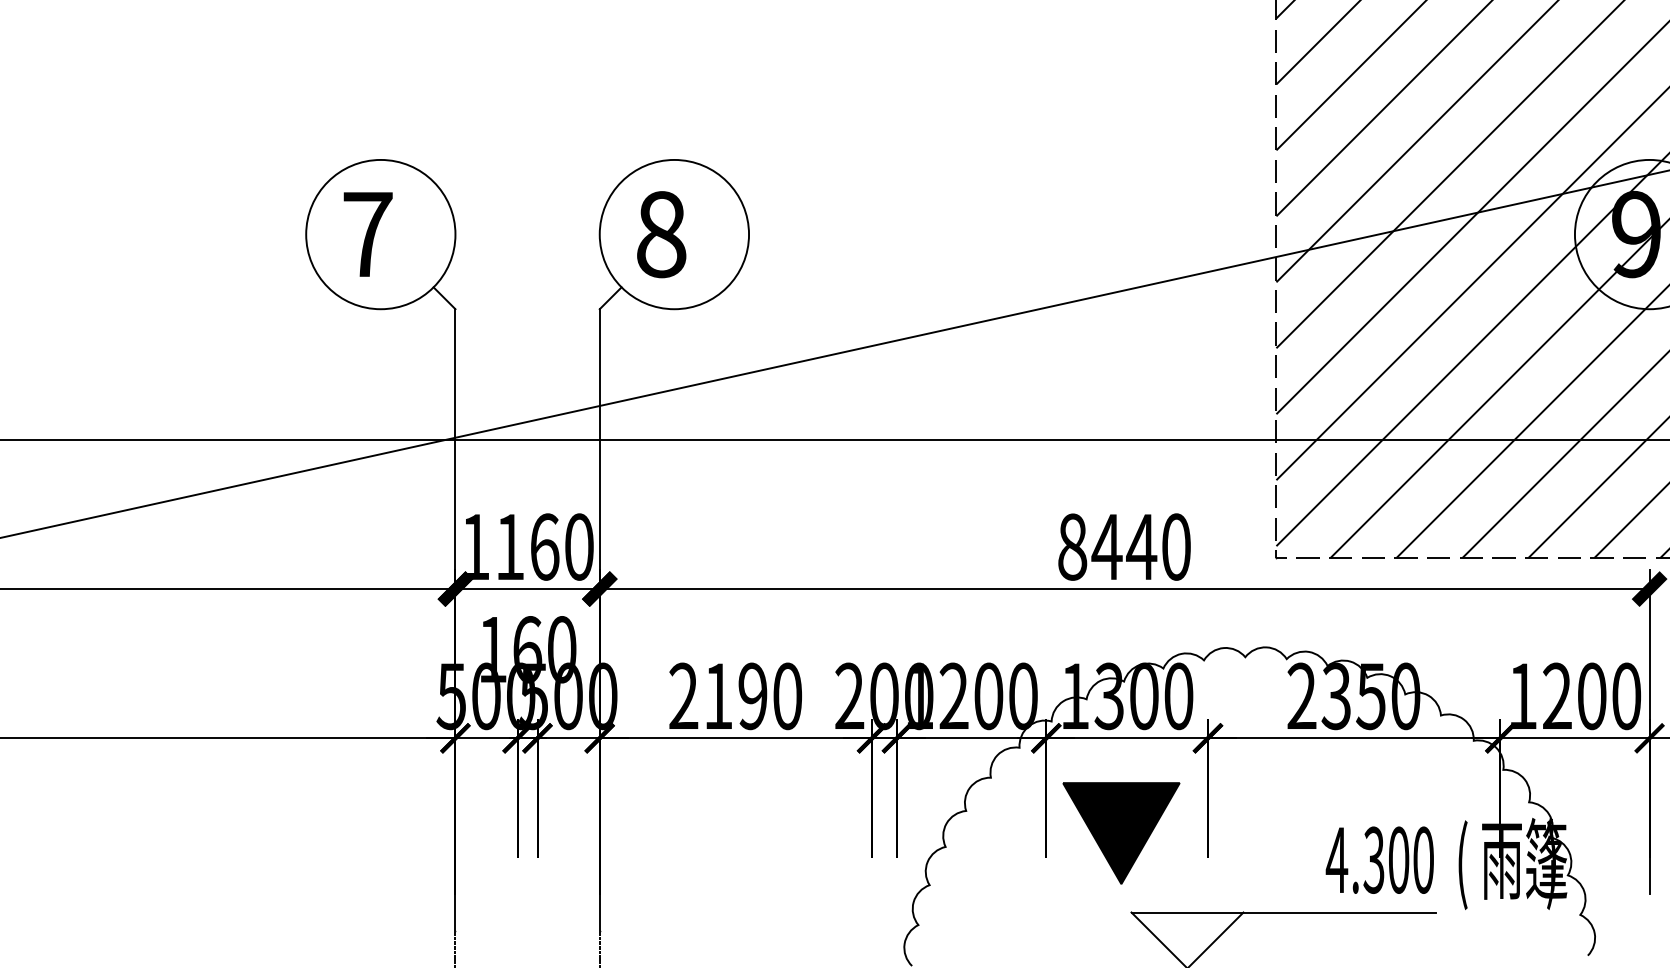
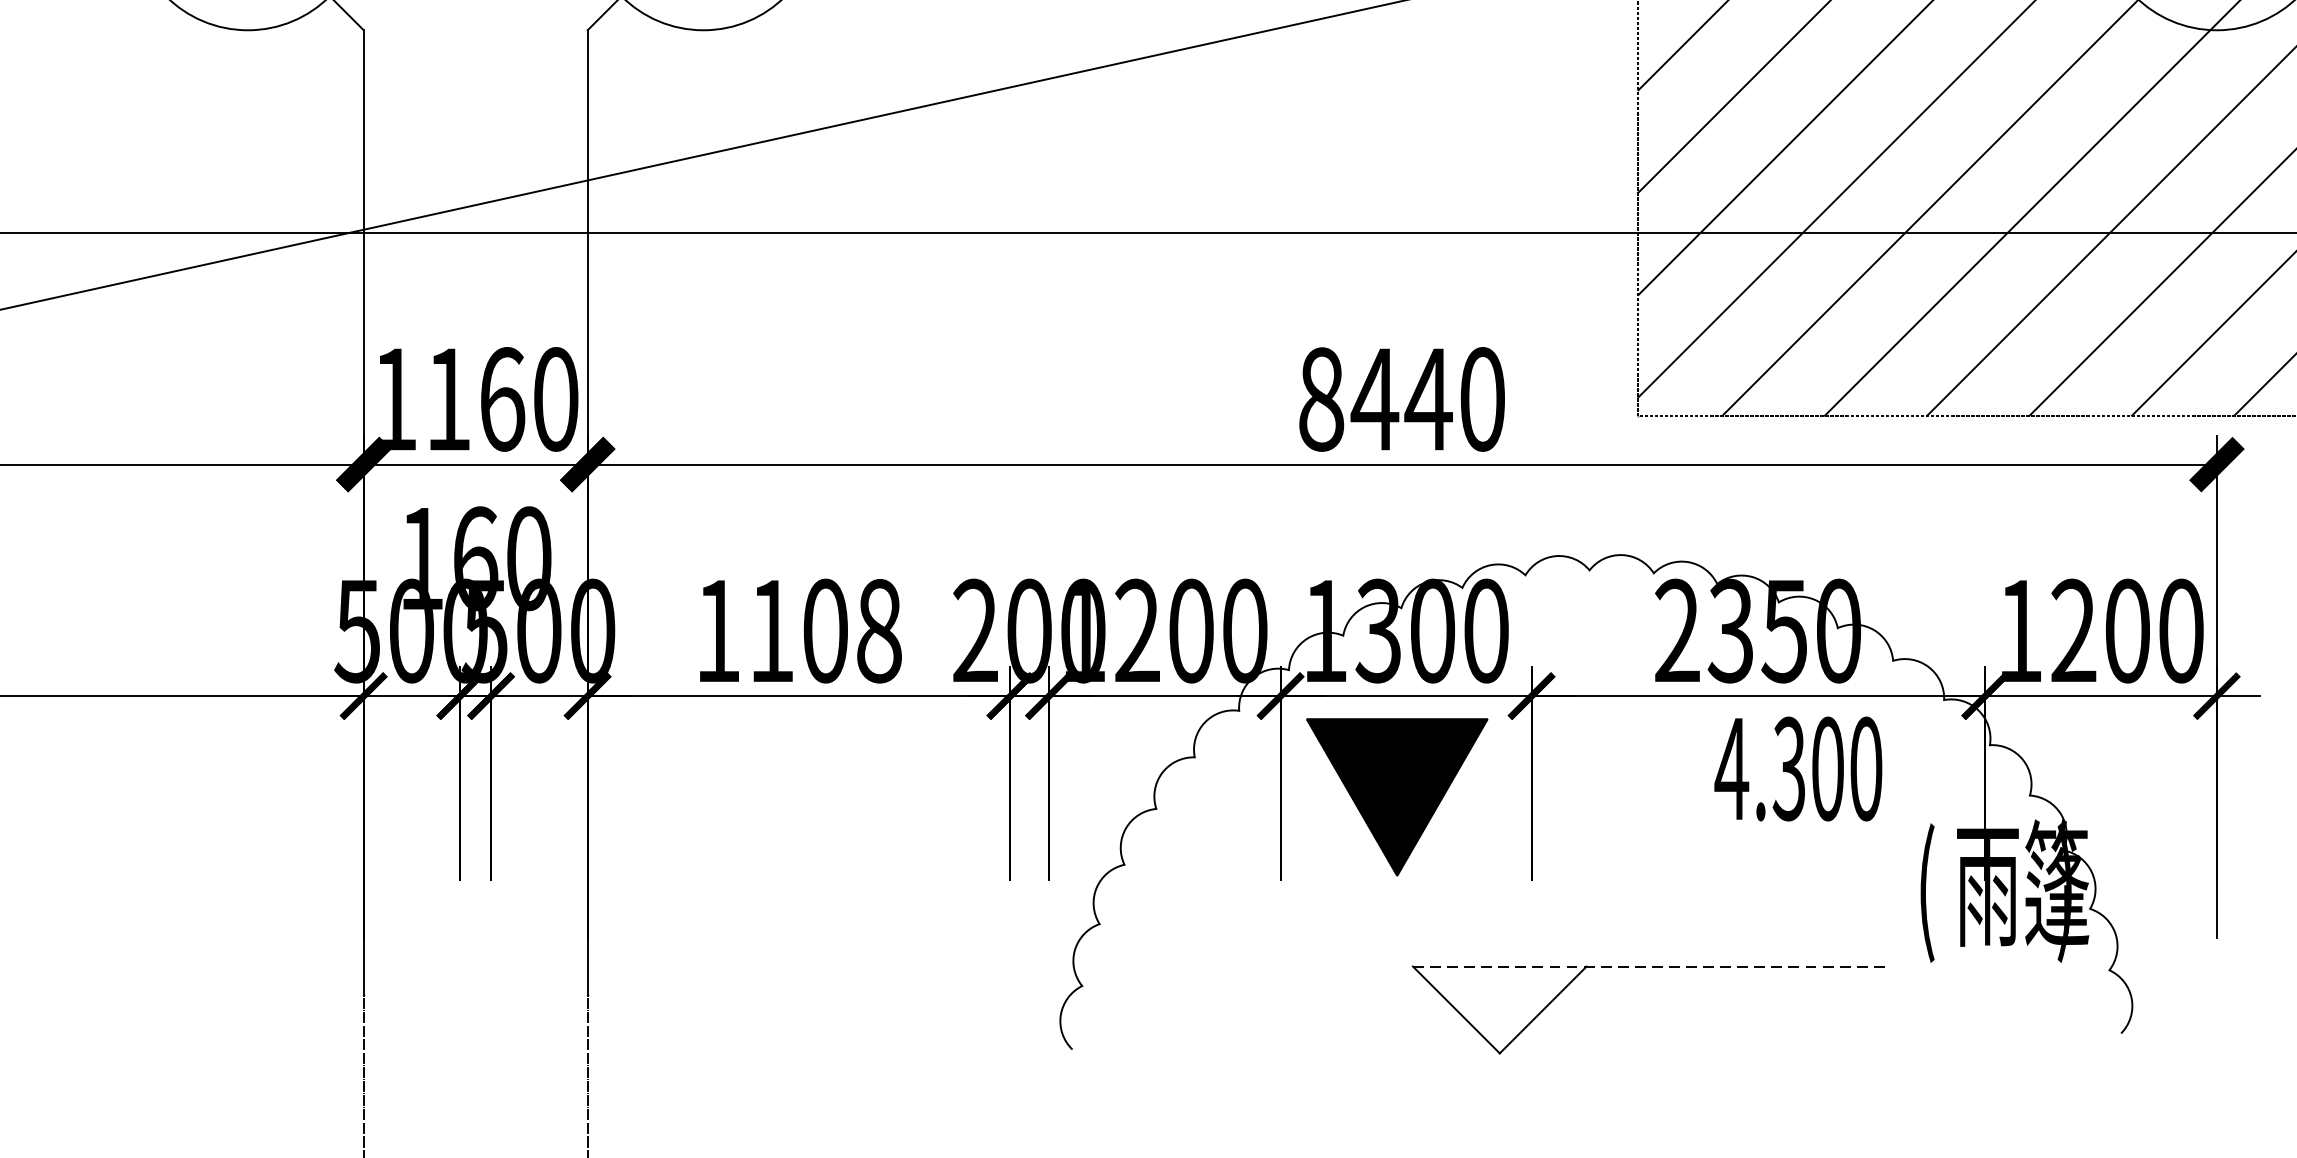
text: (735, 696) -> (798, 631), 2190 -> 1108
part: (1121, 833) -> (1397, 797), moved
text: (1379, 859) -> (1797, 767), moved
line: (1284, 912) -> (1650, 966), solid -> dashed

